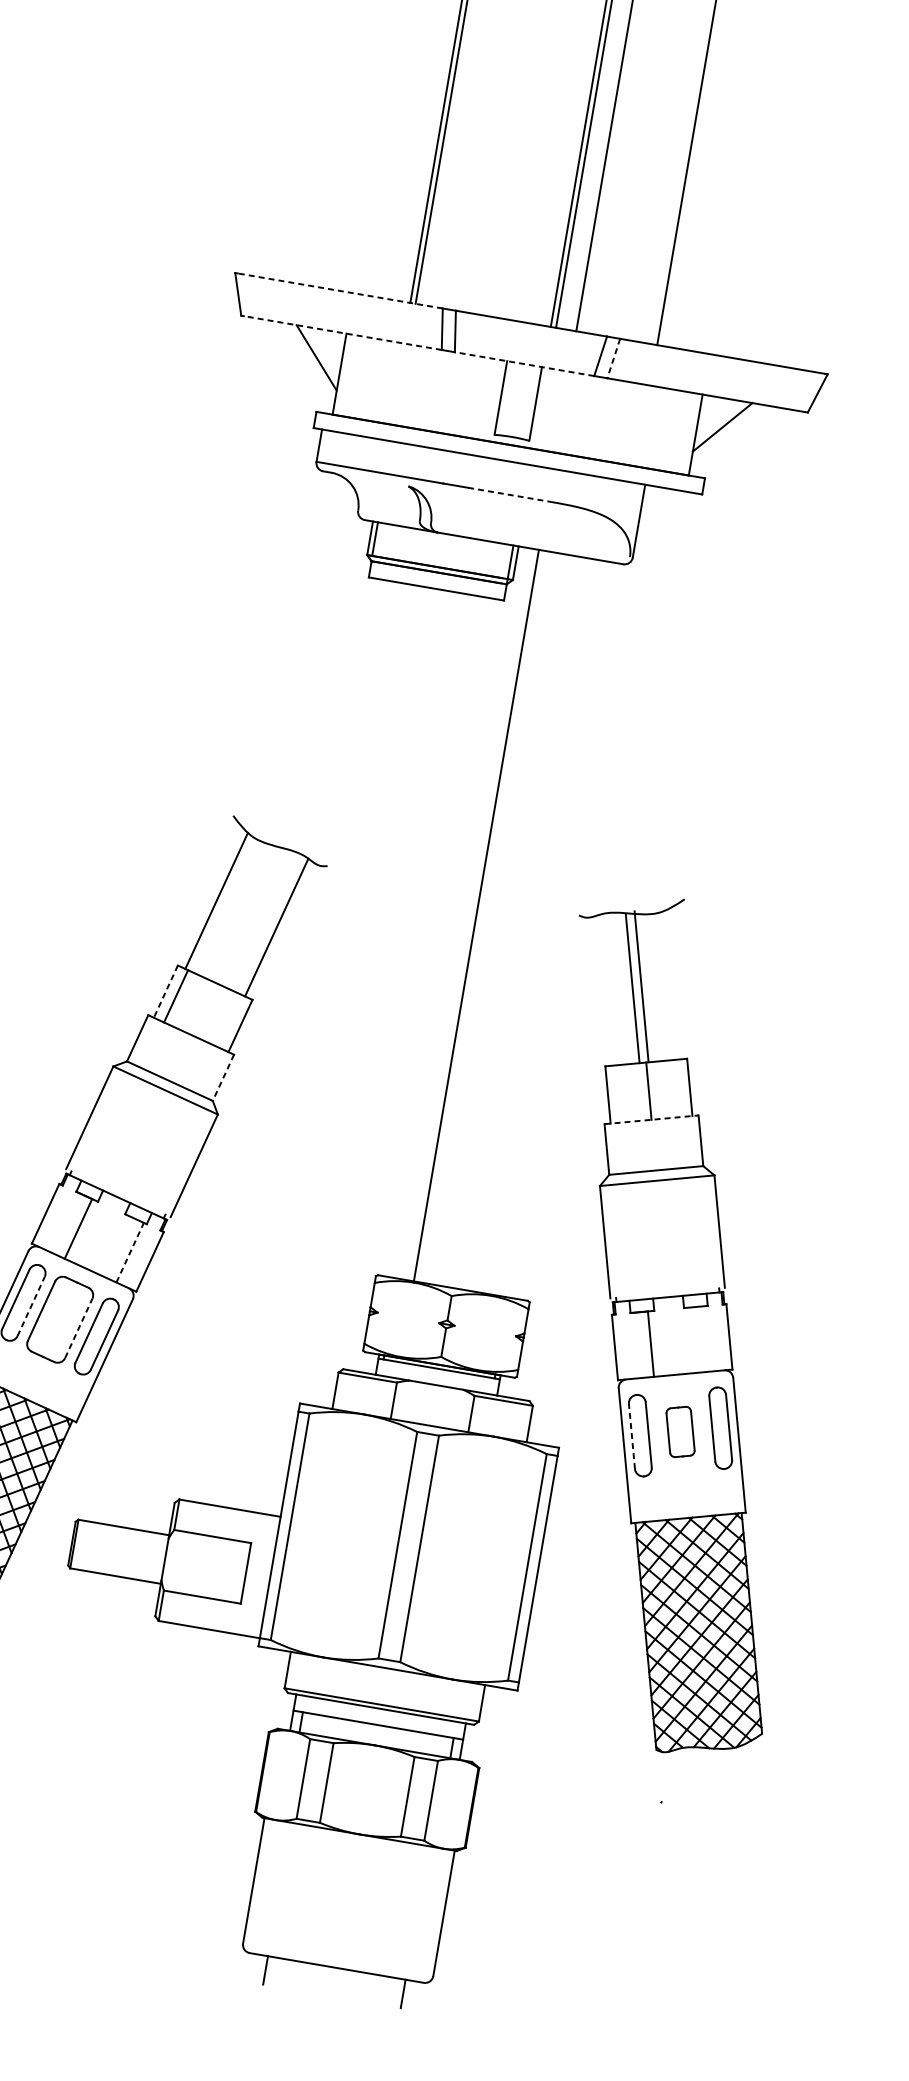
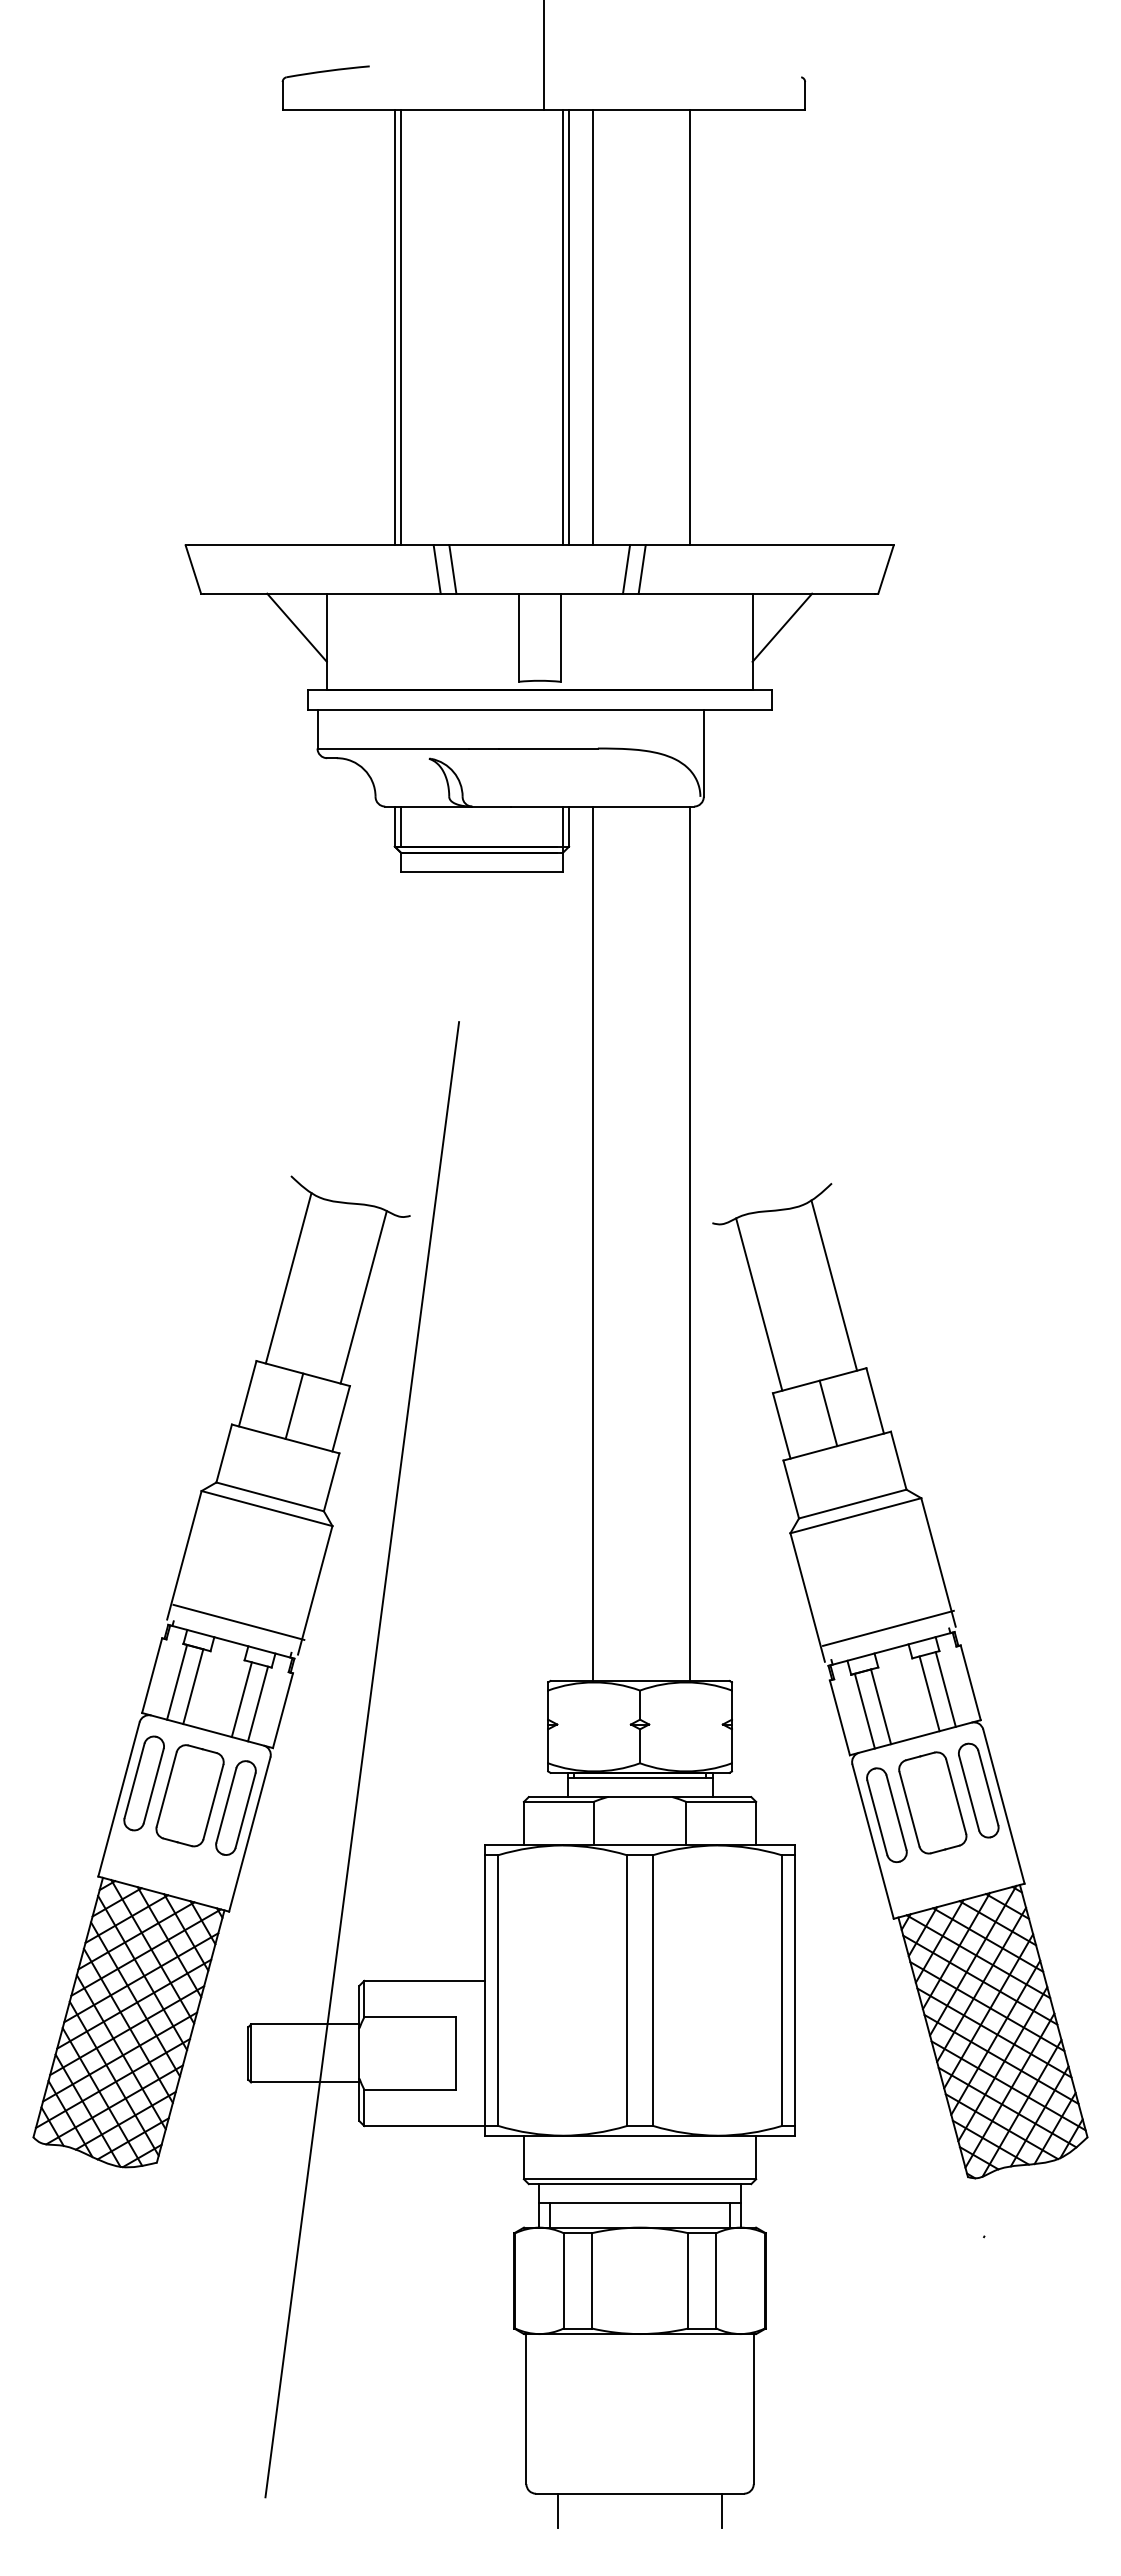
line: (340, 291) -> (311, 545), dashed -> solid
line: (342, 332) -> (321, 593), dashed -> solid
line: (613, 359) -> (642, 570), dashed -> solid
line: (524, 363) -> (539, 593), dashed -> solid
line: (509, 494) -> (548, 748), dashed -> solid
line: (557, 930) -> (690, 1244), added
line: (641, 986) -> (759, 1304), moved
line: (632, 988) -> (834, 1285), moved
line: (165, 991) -> (247, 1393), dashed -> solid
line: (176, 995) -> (294, 1405), moved
line: (223, 1077) -> (331, 1482), dashed -> solid
line: (651, 1120) -> (837, 1446), dashed -> solid
line: (125, 1180) -> (238, 1621), added
line: (66, 1222) -> (177, 1681), added
line: (116, 1246) -> (241, 1699), added
line: (130, 1253) -> (258, 1704), dashed -> solid
line: (668, 1278) -> (888, 1627), added
line: (31, 1305) -> (153, 1785), dashed -> solid
line: (209, 1314) -> (362, 1759), added
line: (78, 1327) -> (213, 1801), dashed -> solid
line: (707, 1338) -> (945, 1689), added
line: (693, 1339) -> (929, 1693), added
line: (636, 1344) -> (864, 1710), added
part: (680, 1431) -> (932, 1802), size x1.67
line: (632, 1436) -> (877, 1817), dashed -> solid

